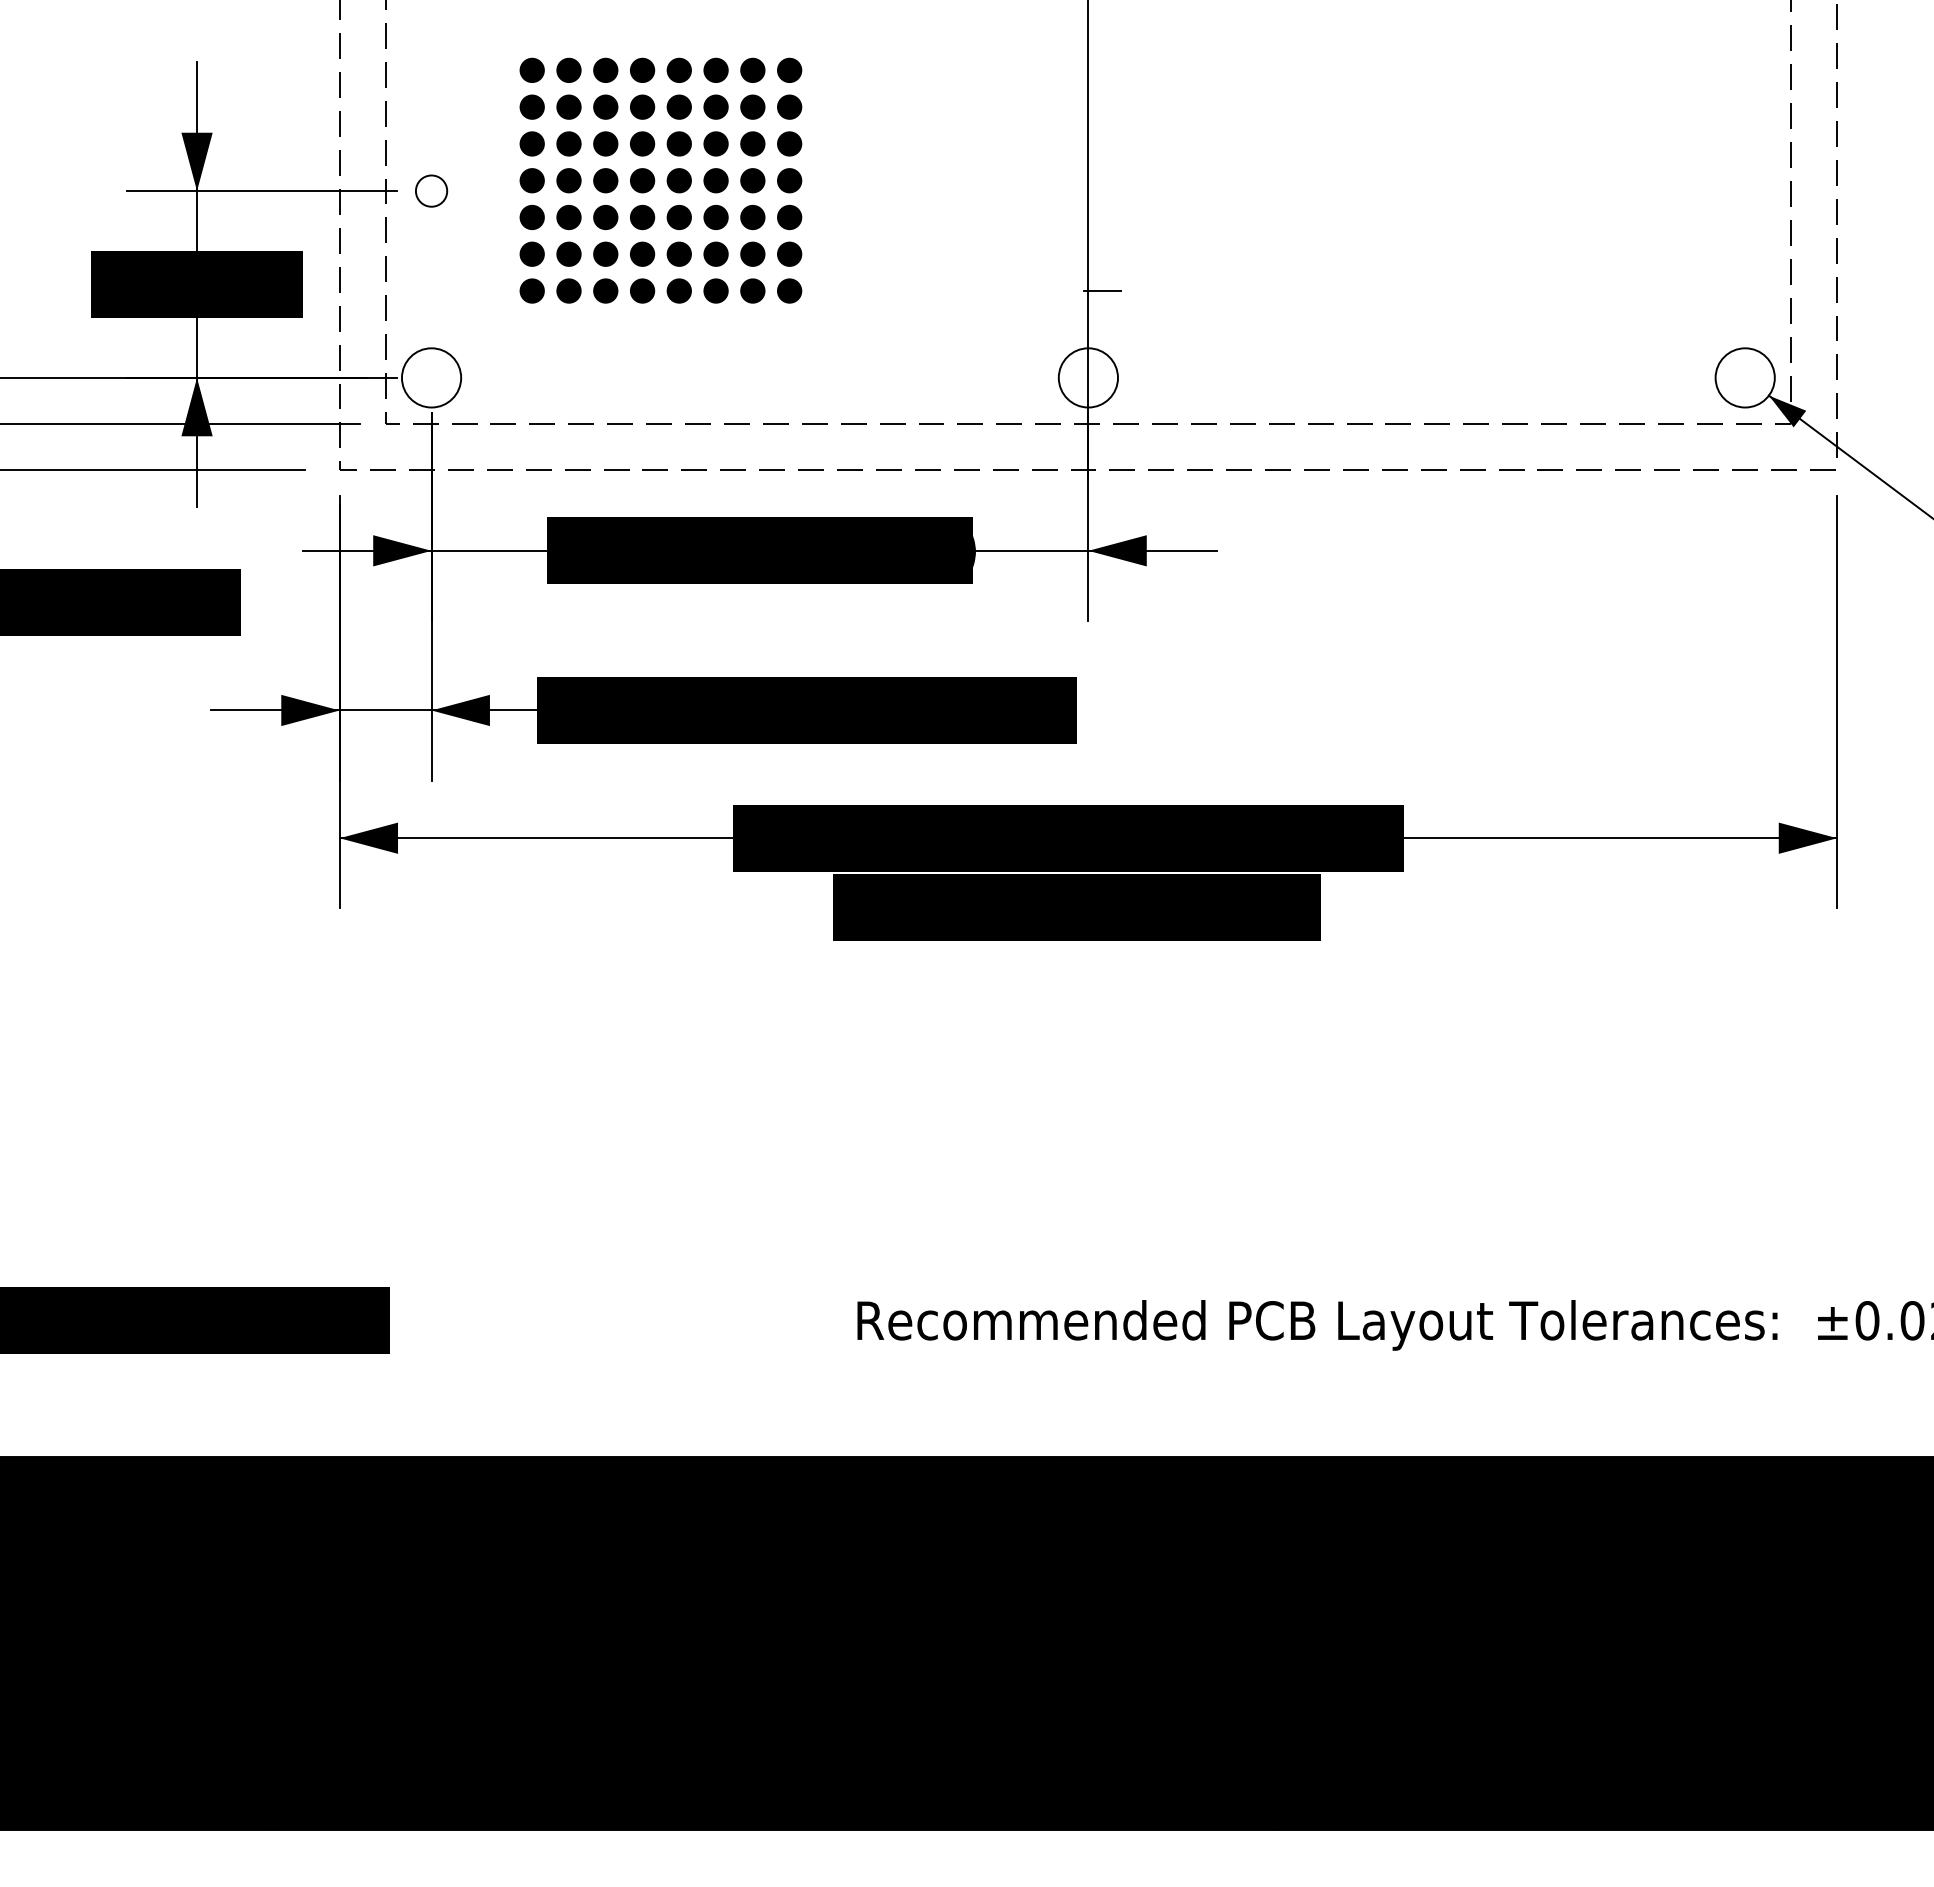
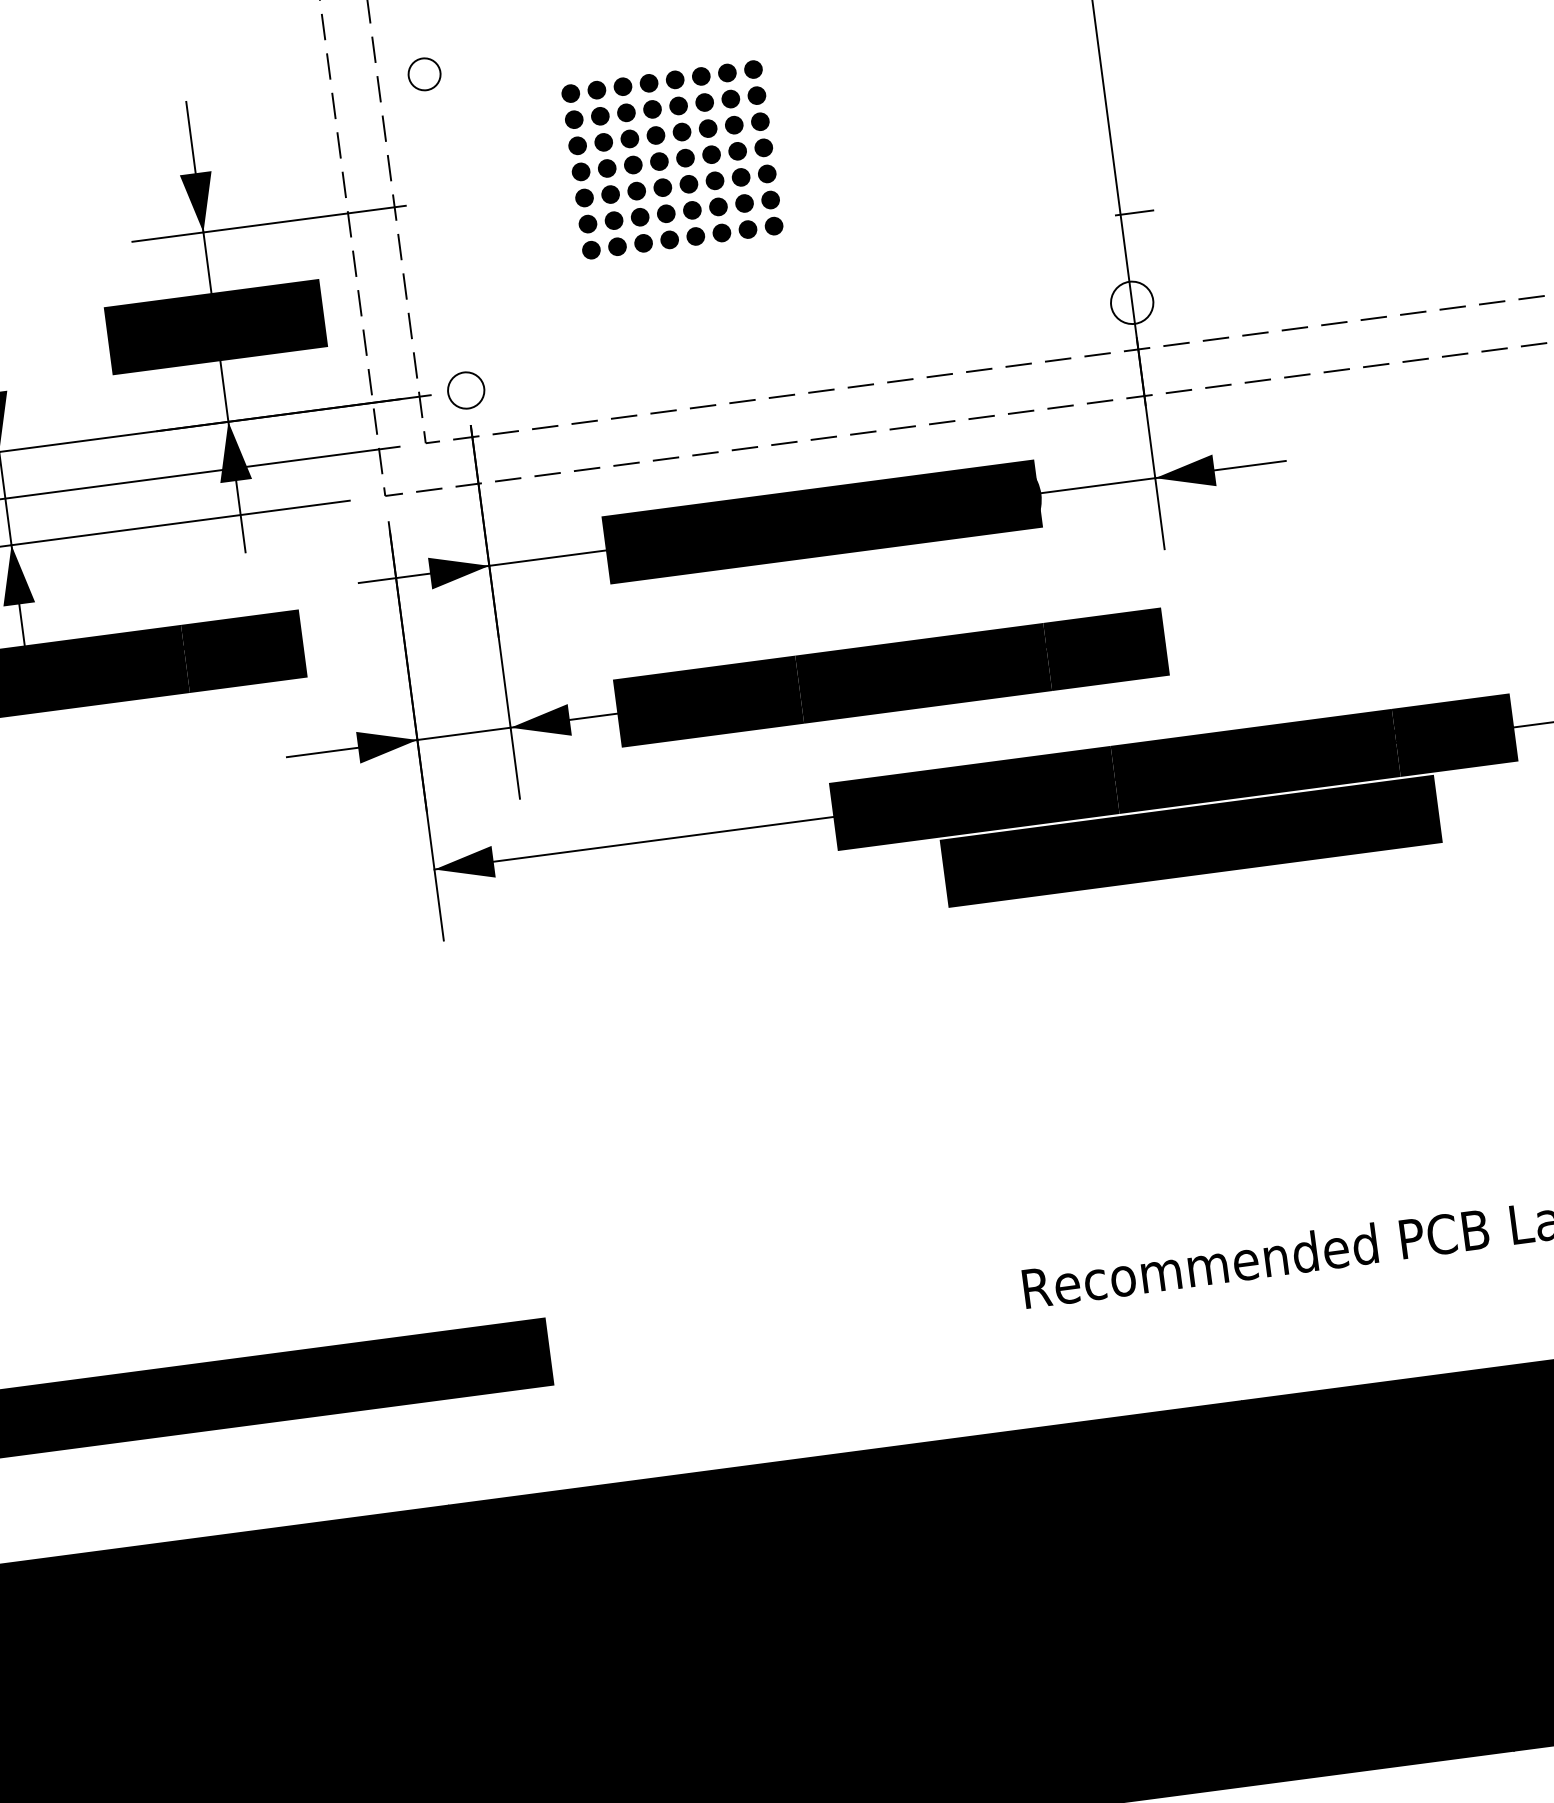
part: (660, 180) -> (671, 159), size x0.7
circle: (431, 190) -> (424, 73), moved
circle: (431, 377) -> (466, 390), size x0.6
circle: (1088, 377) -> (1132, 302), size x0.7

